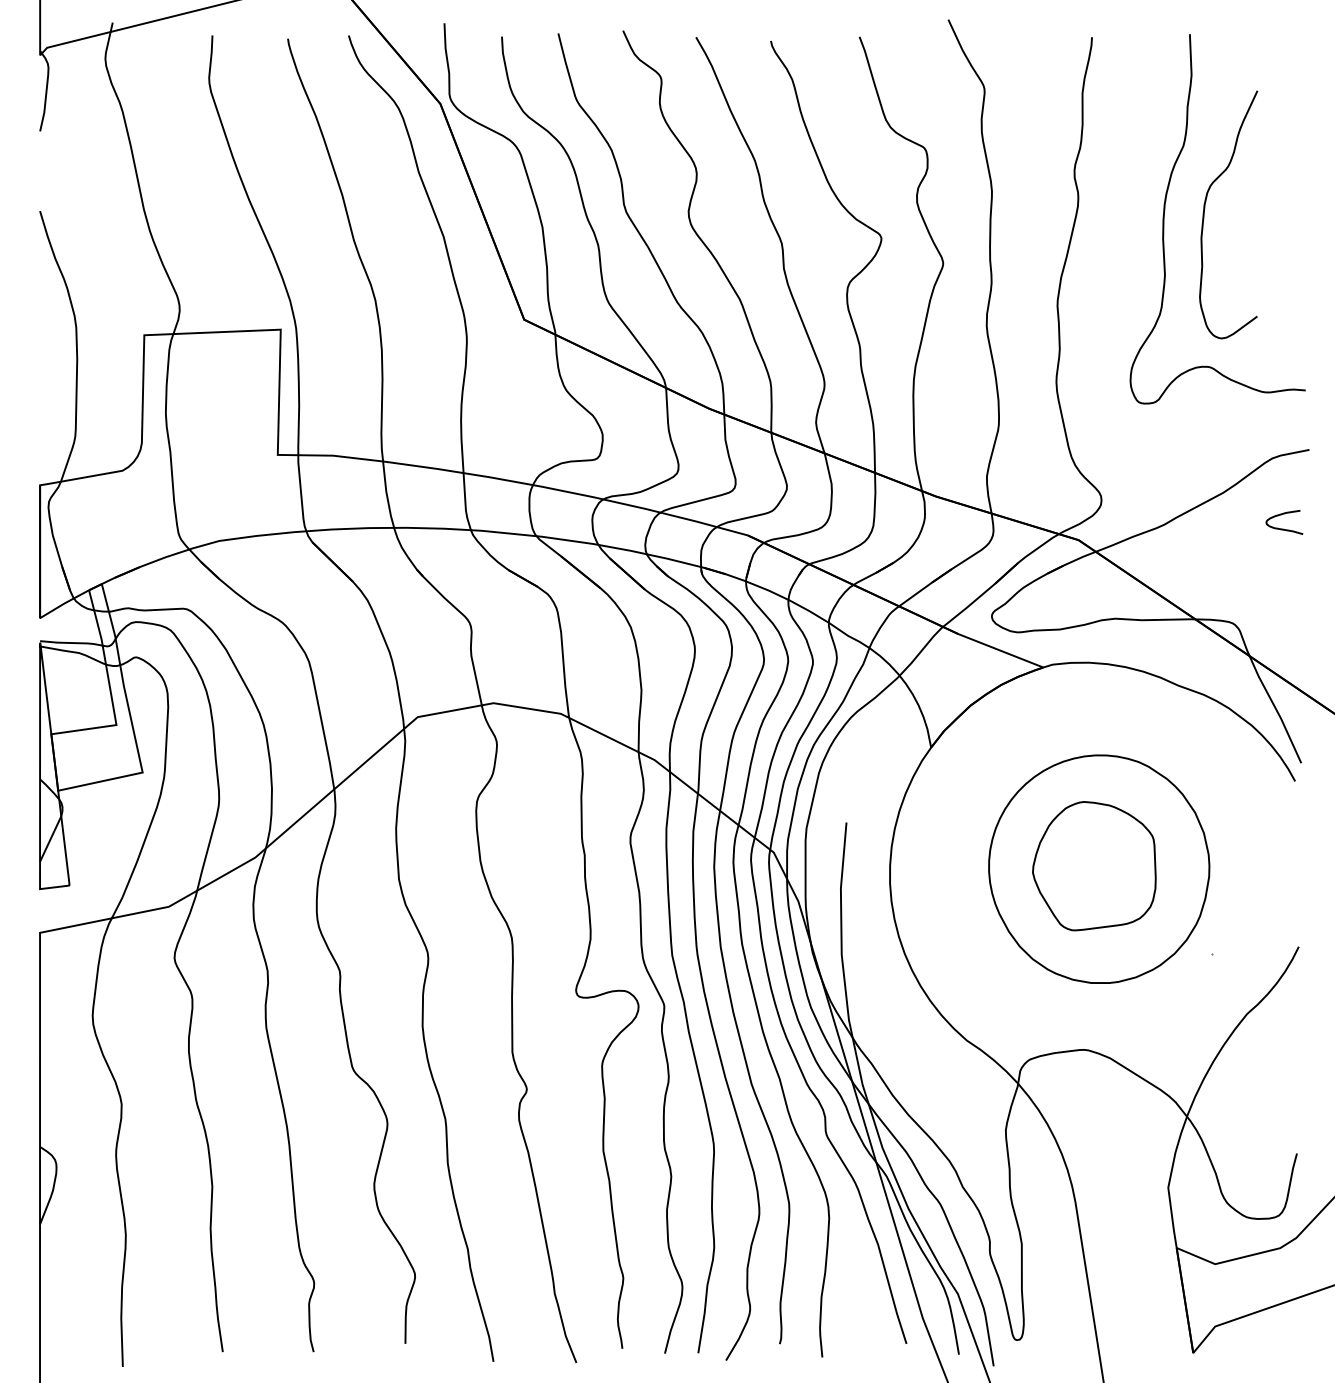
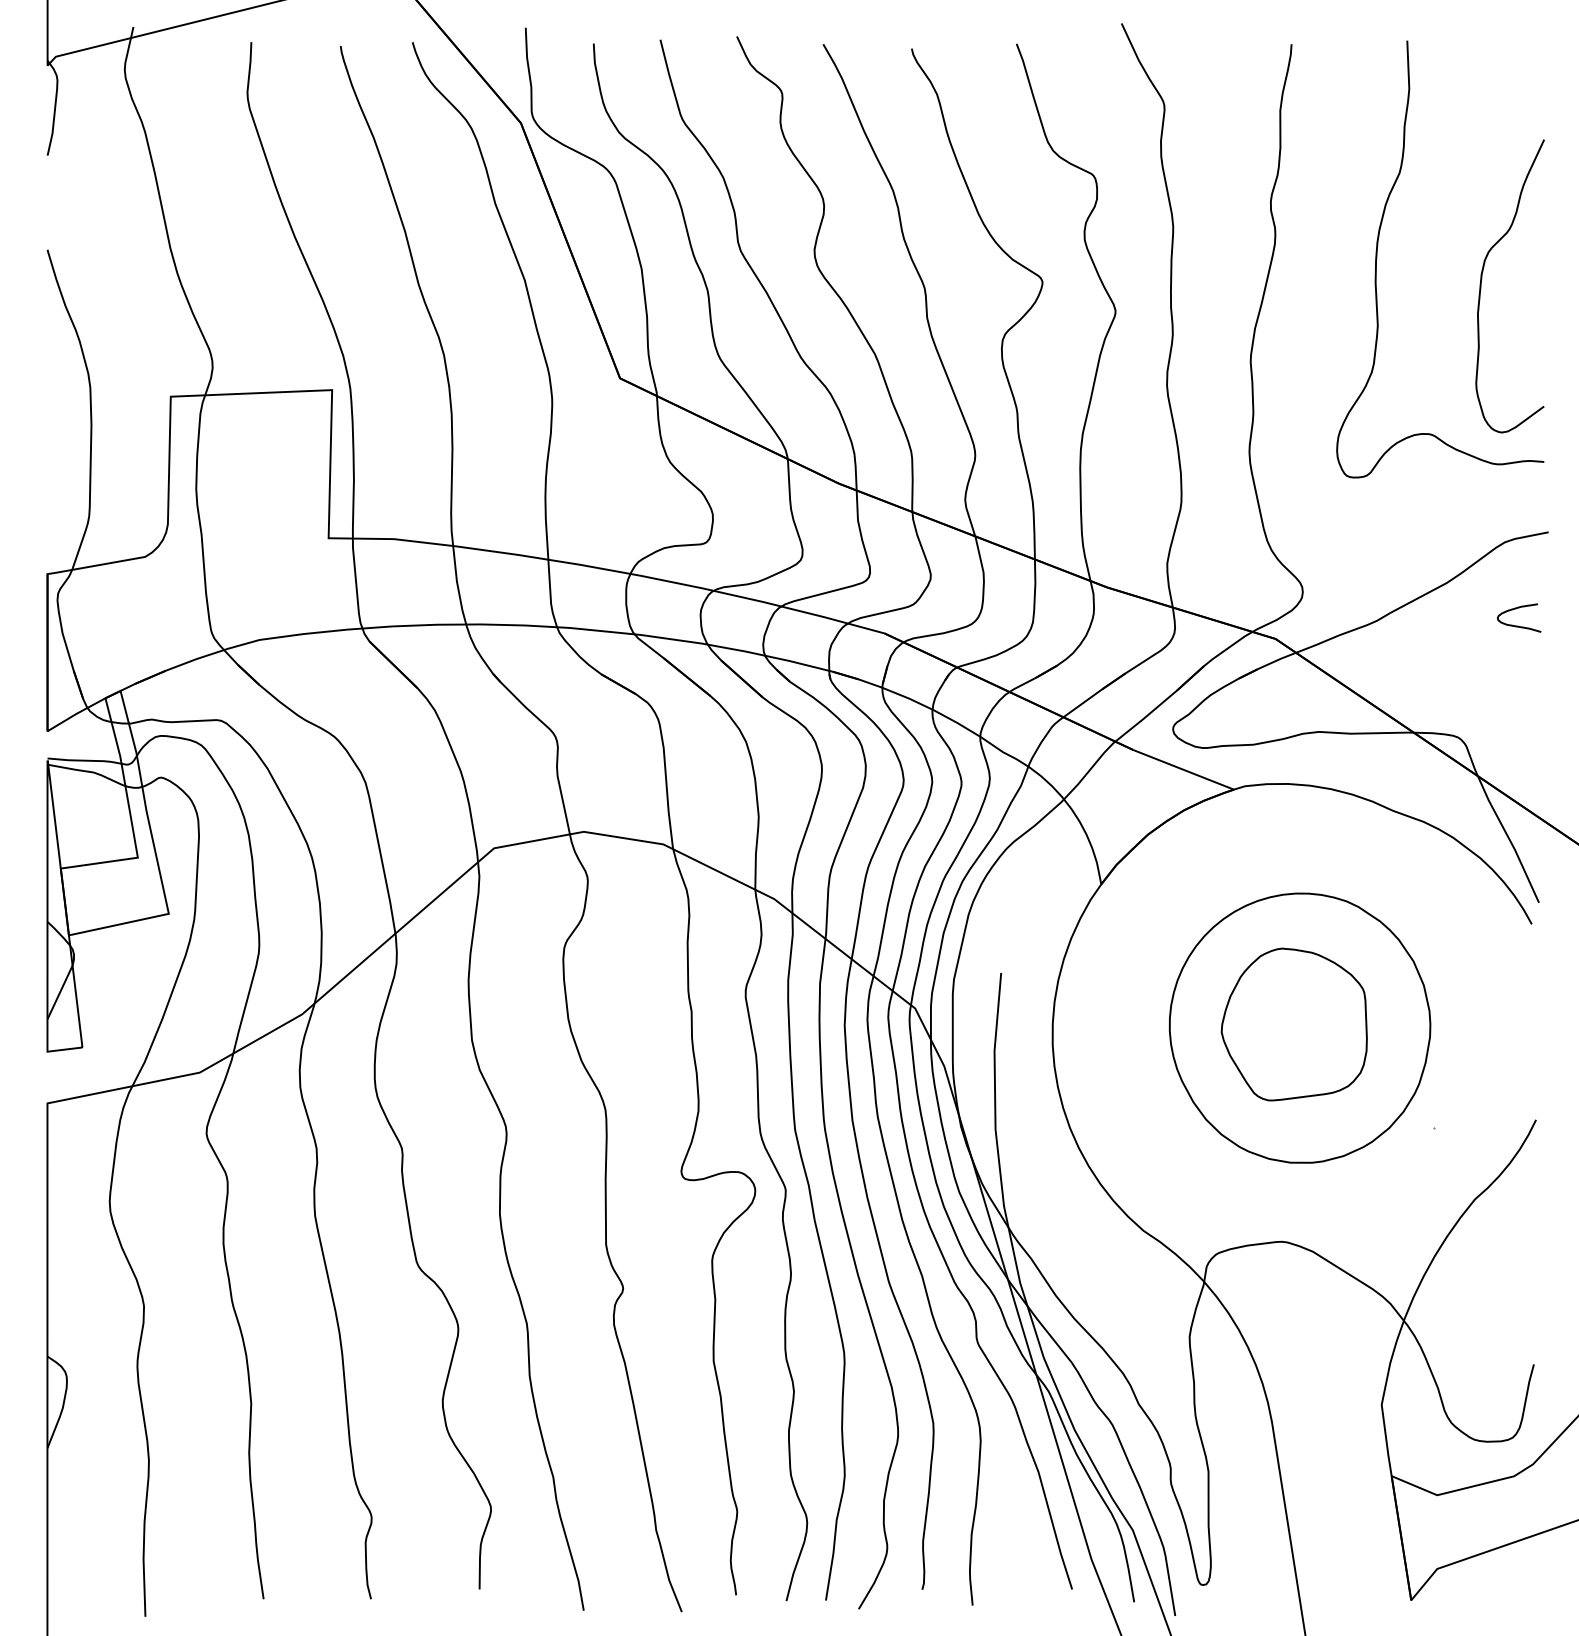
curve: (1205, 209) -> (1482, 279), moved

